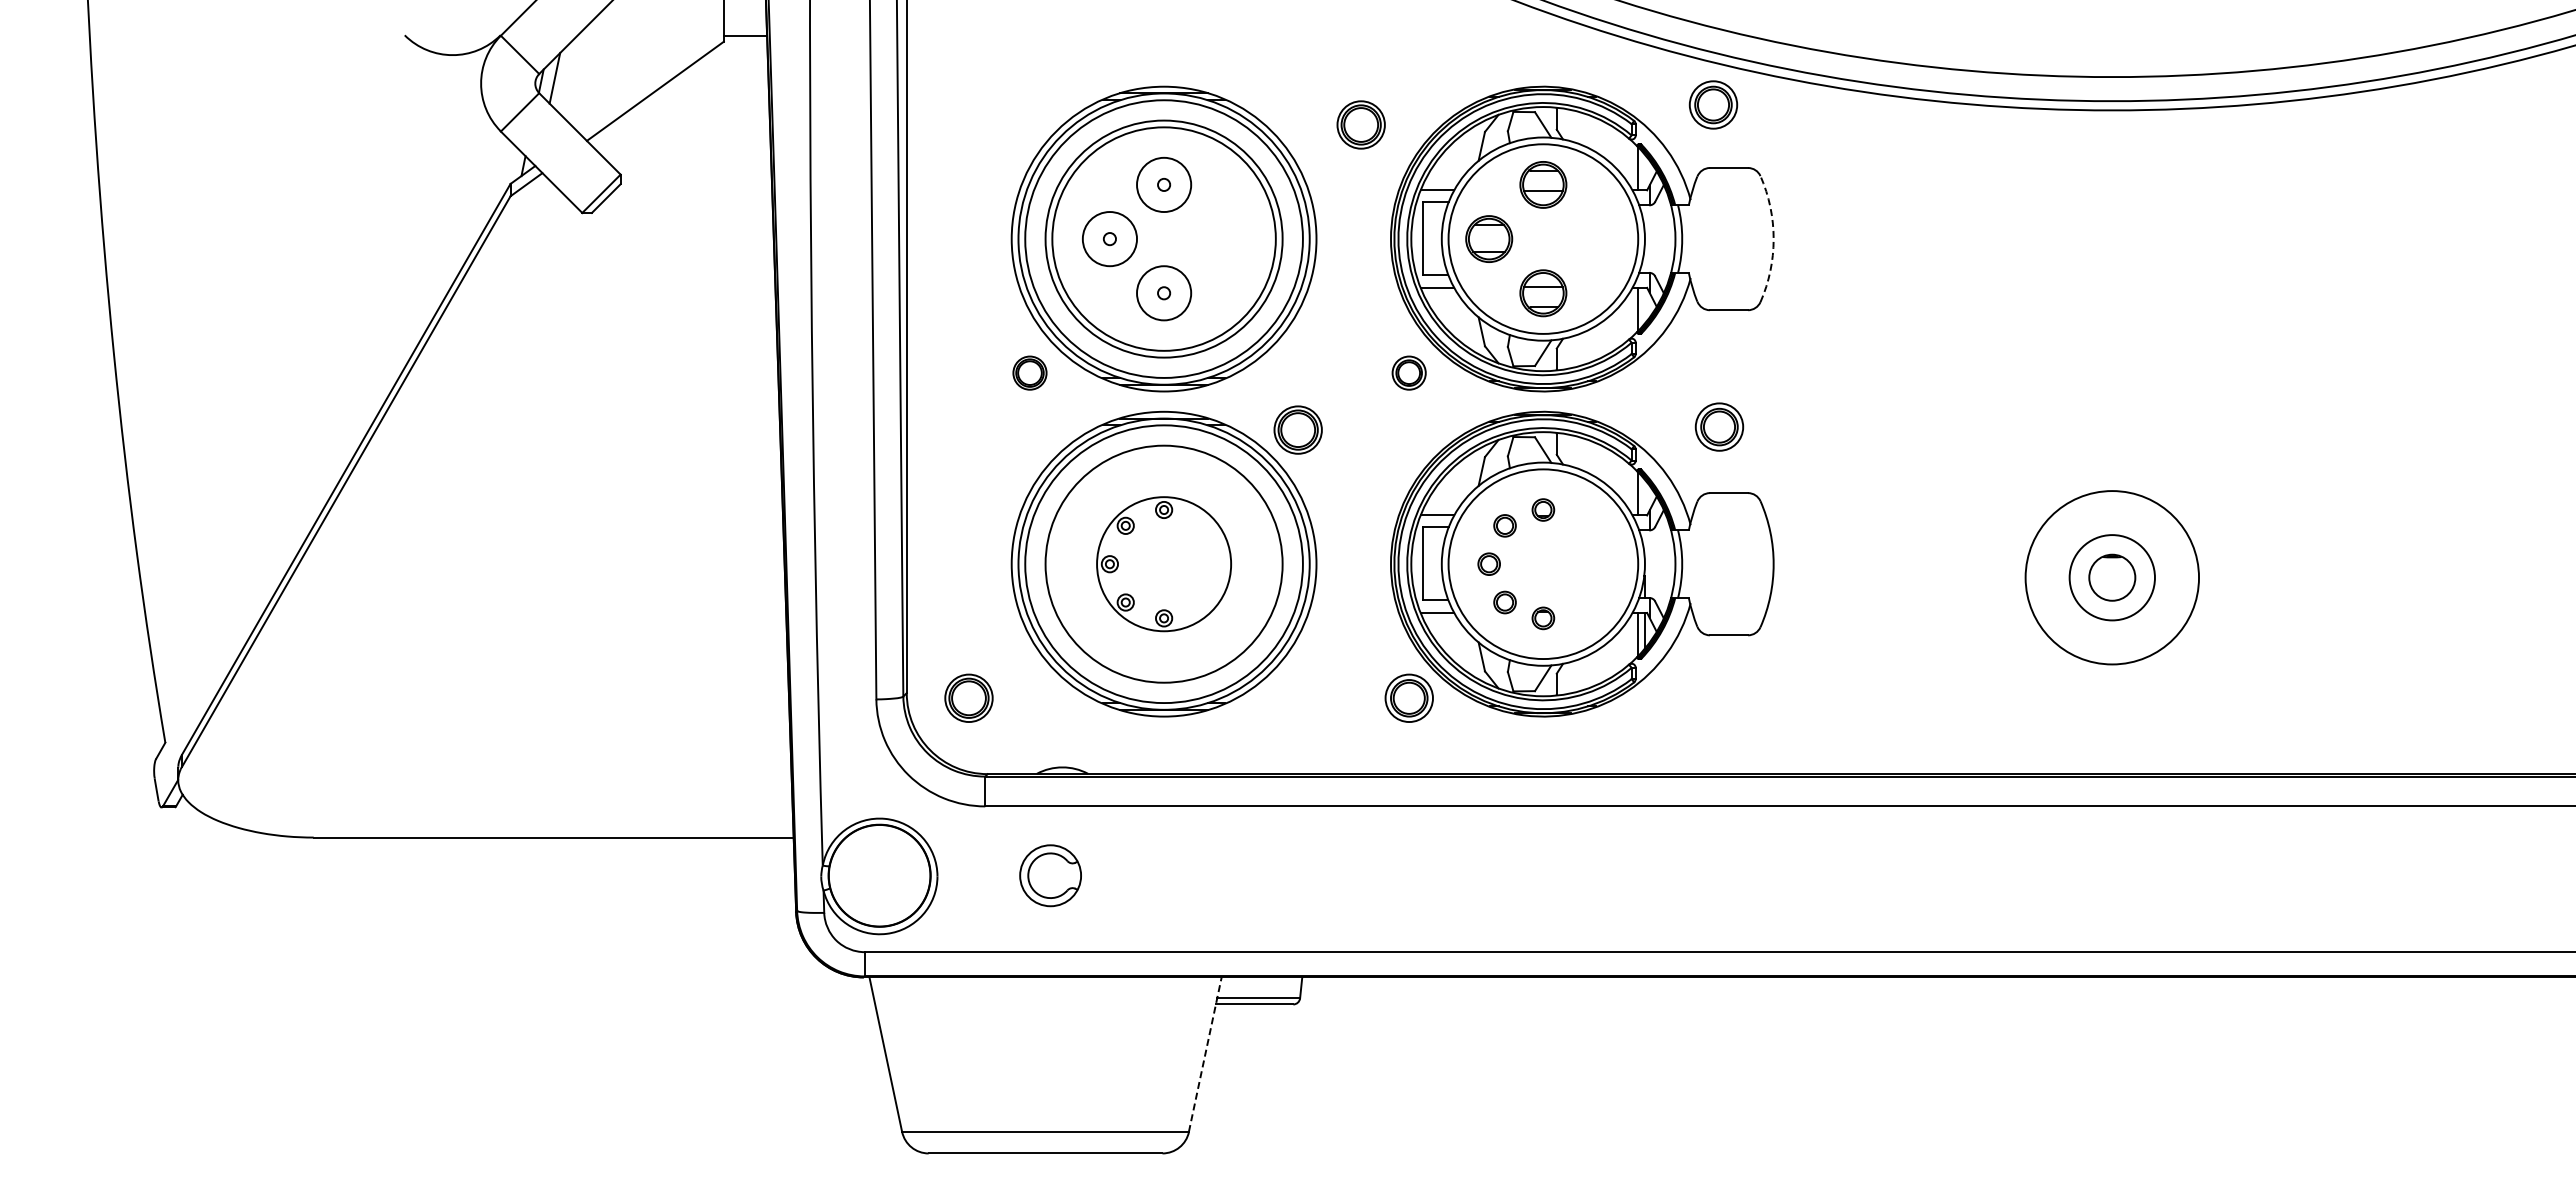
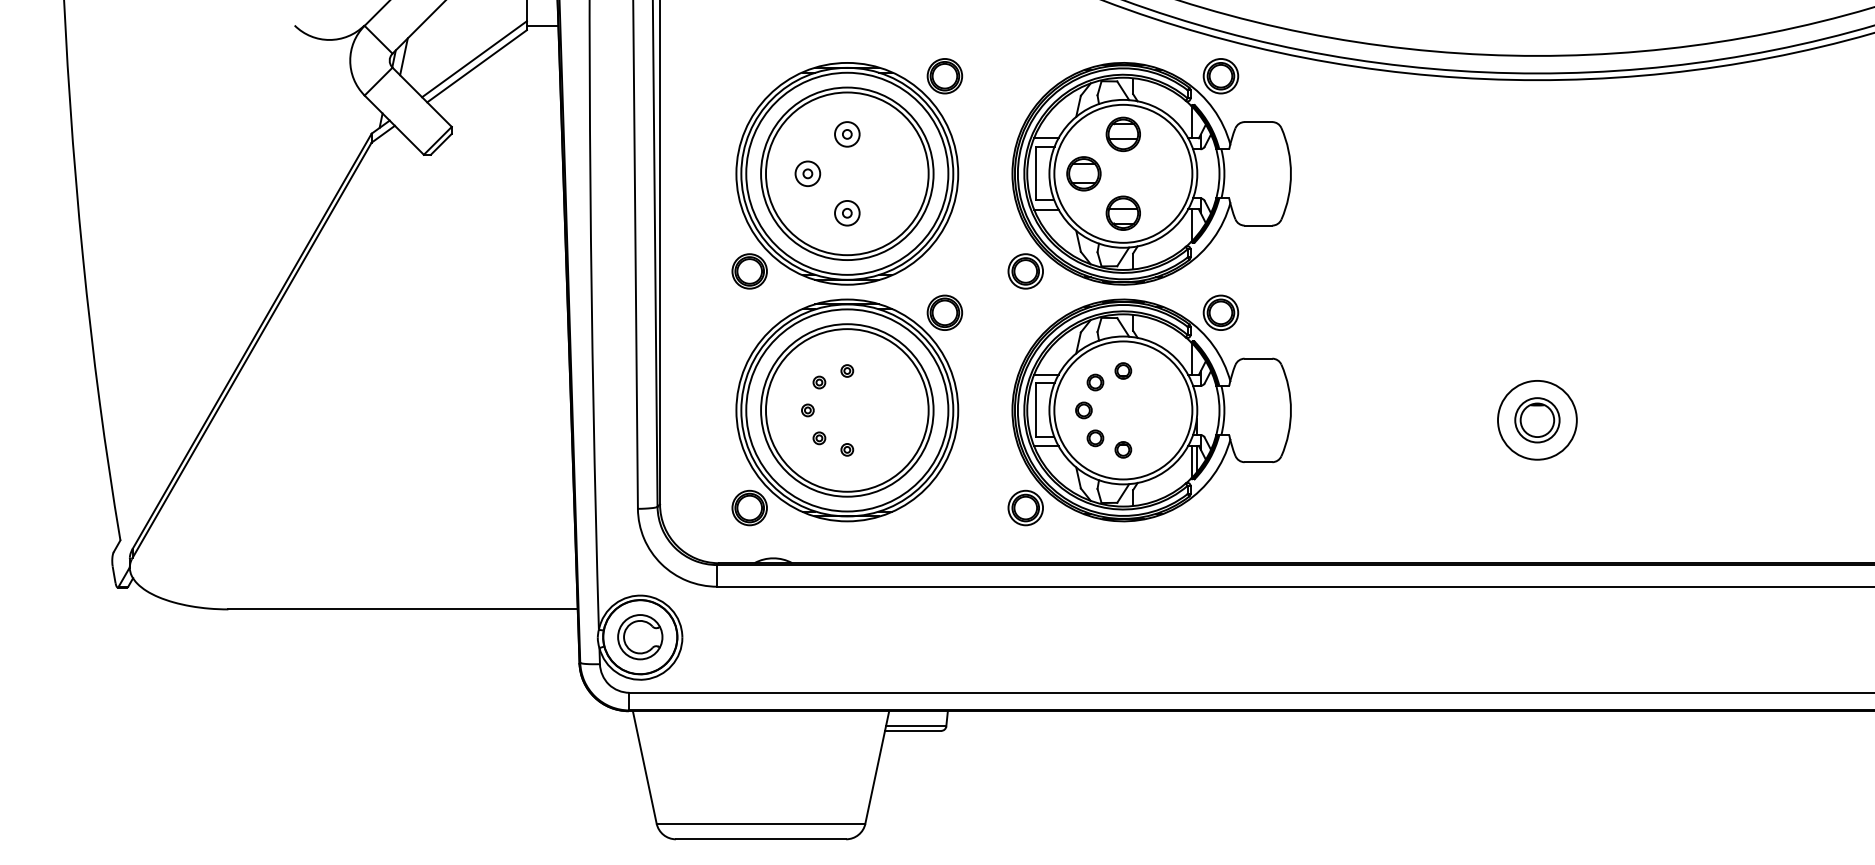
line: (651, 81) -> (474, 59), added
part: (1713, 104) -> (1220, 75), moved
part: (1360, 124) -> (944, 75), moved
circle: (1164, 184) -> (847, 134), size x0.62
circle: (1109, 239) -> (807, 174), size x0.62
arc: (1773, 239) -> (1290, 174), dashed -> solid
circle: (1164, 293) -> (847, 213), size x0.62
part: (1029, 372) -> (749, 270), size x1.43
part: (1408, 372) -> (1025, 270), size x1.43
part: (1719, 426) -> (1220, 312), moved
circle: (1163, 563) -> (846, 409), size x1.67
circle: (2111, 577) -> (1536, 420), size x0.71
circle: (2112, 577) -> (1537, 420), size x0.62
part: (968, 697) -> (749, 507), moved
part: (1050, 875) -> (640, 637), moved
line: (1205, 1054) -> (877, 767), dashed -> solid

